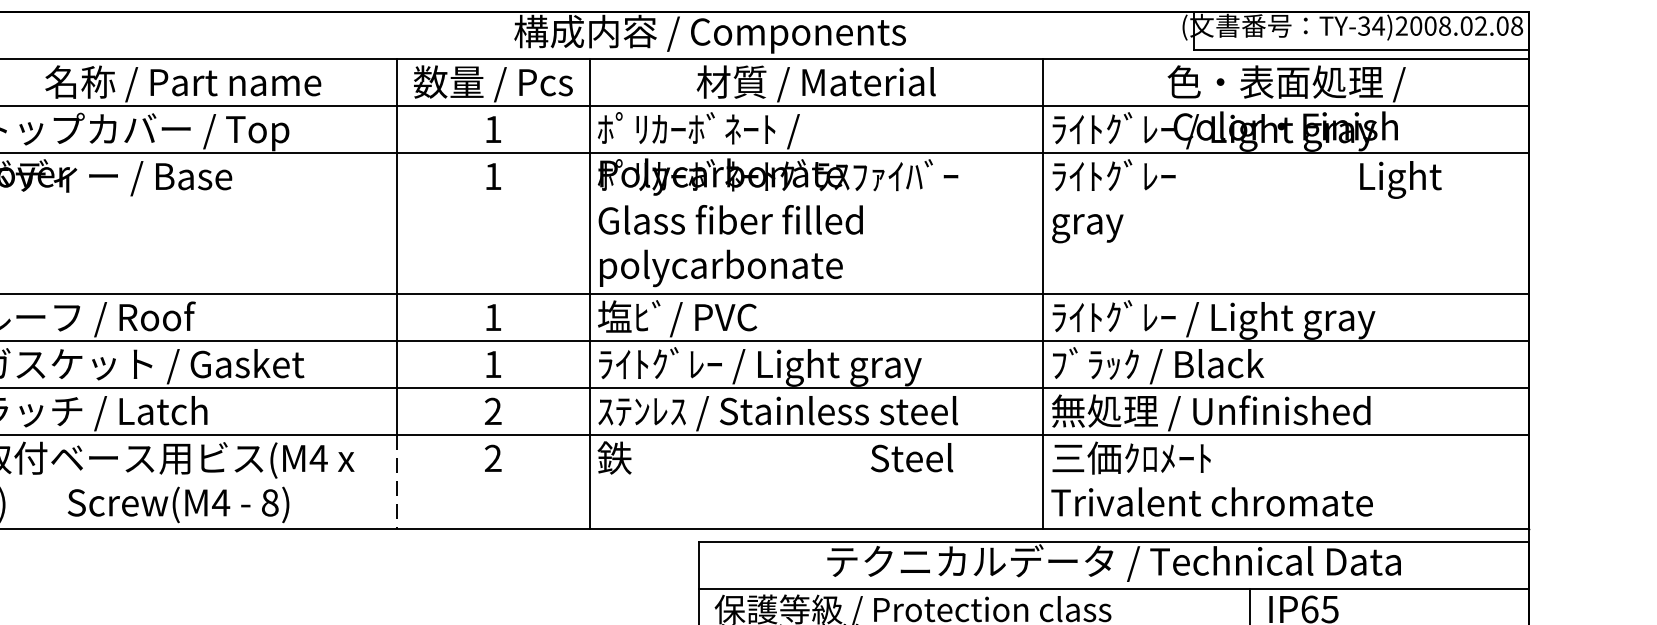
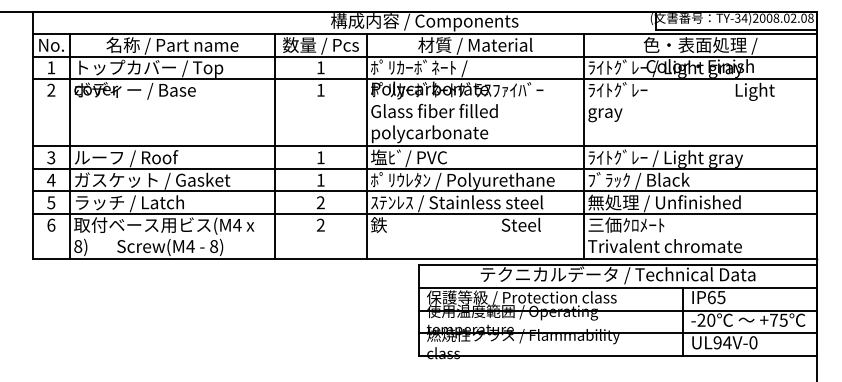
text: (789, 364) -> (462, 180), ﾗｲﾄｸﾞﾚｰ / Light gray -> ﾎﾟﾘｳﾚﾀﾝ / Polyurethane
line: (396, 481) -> (274, 236), dashed -> solid

